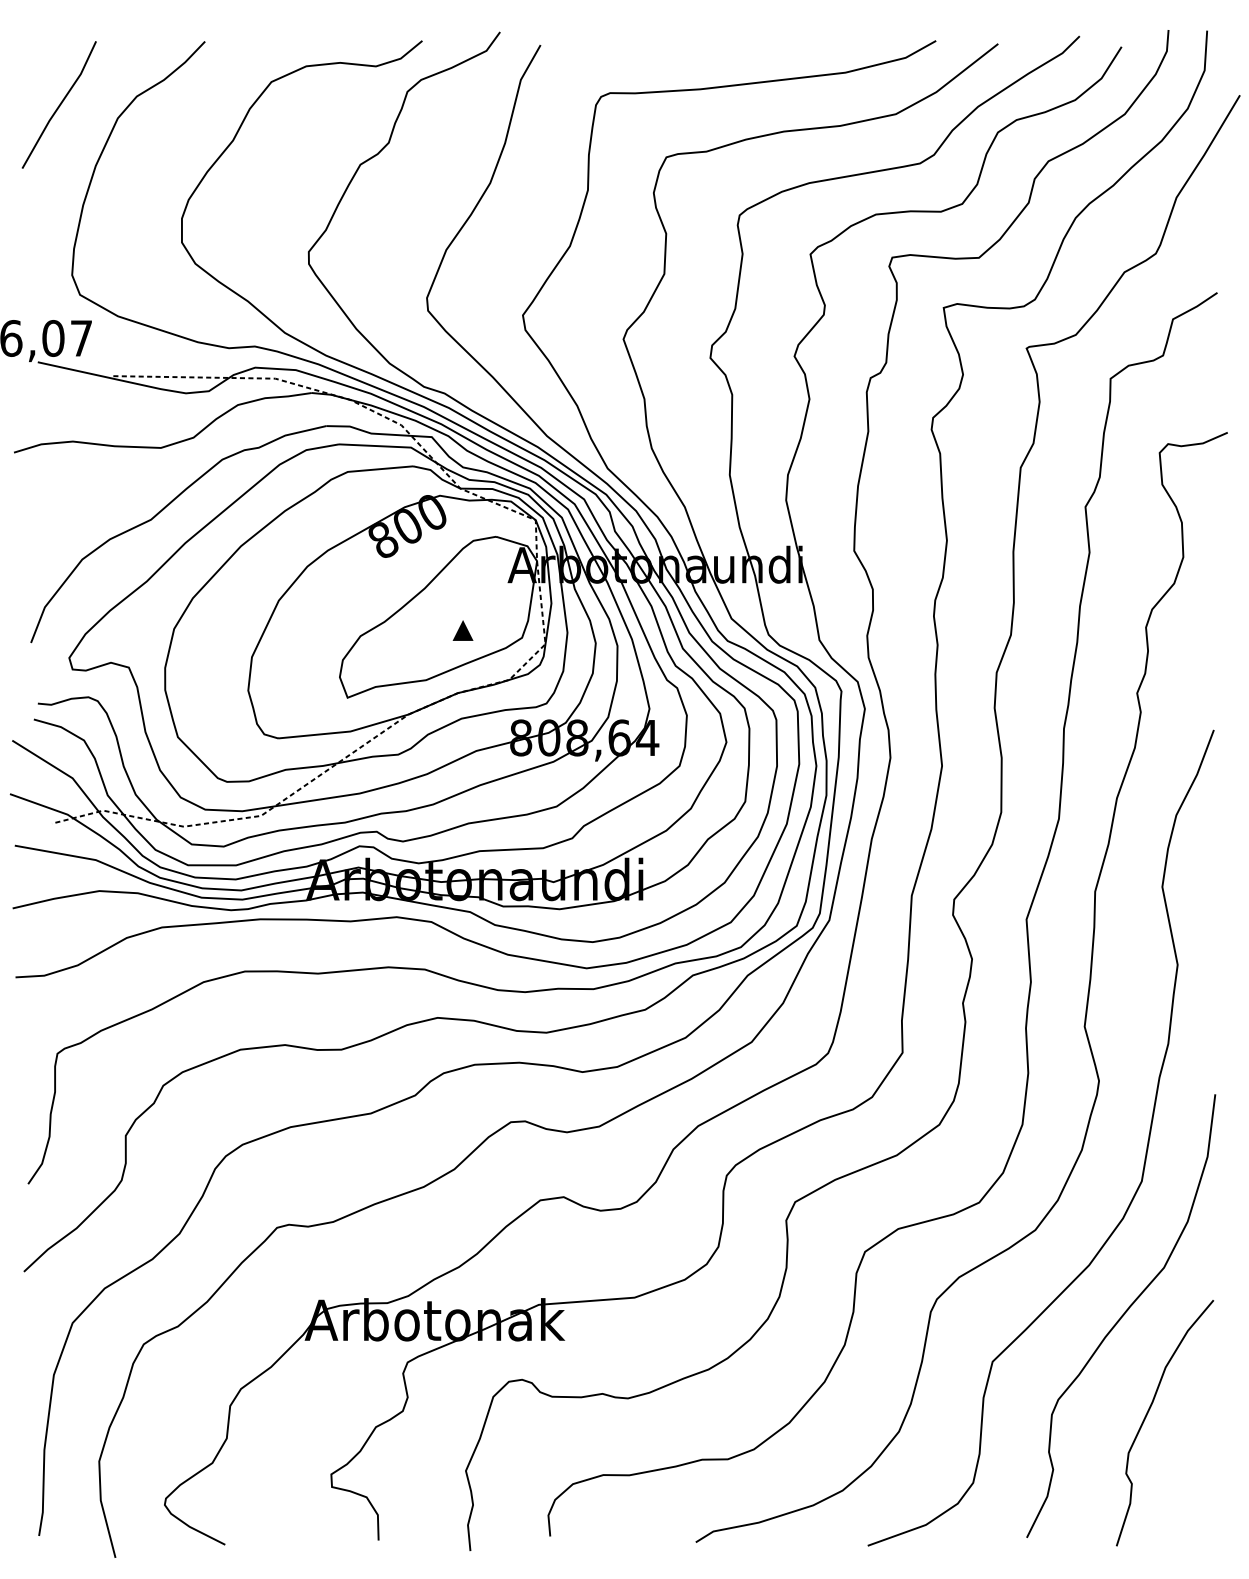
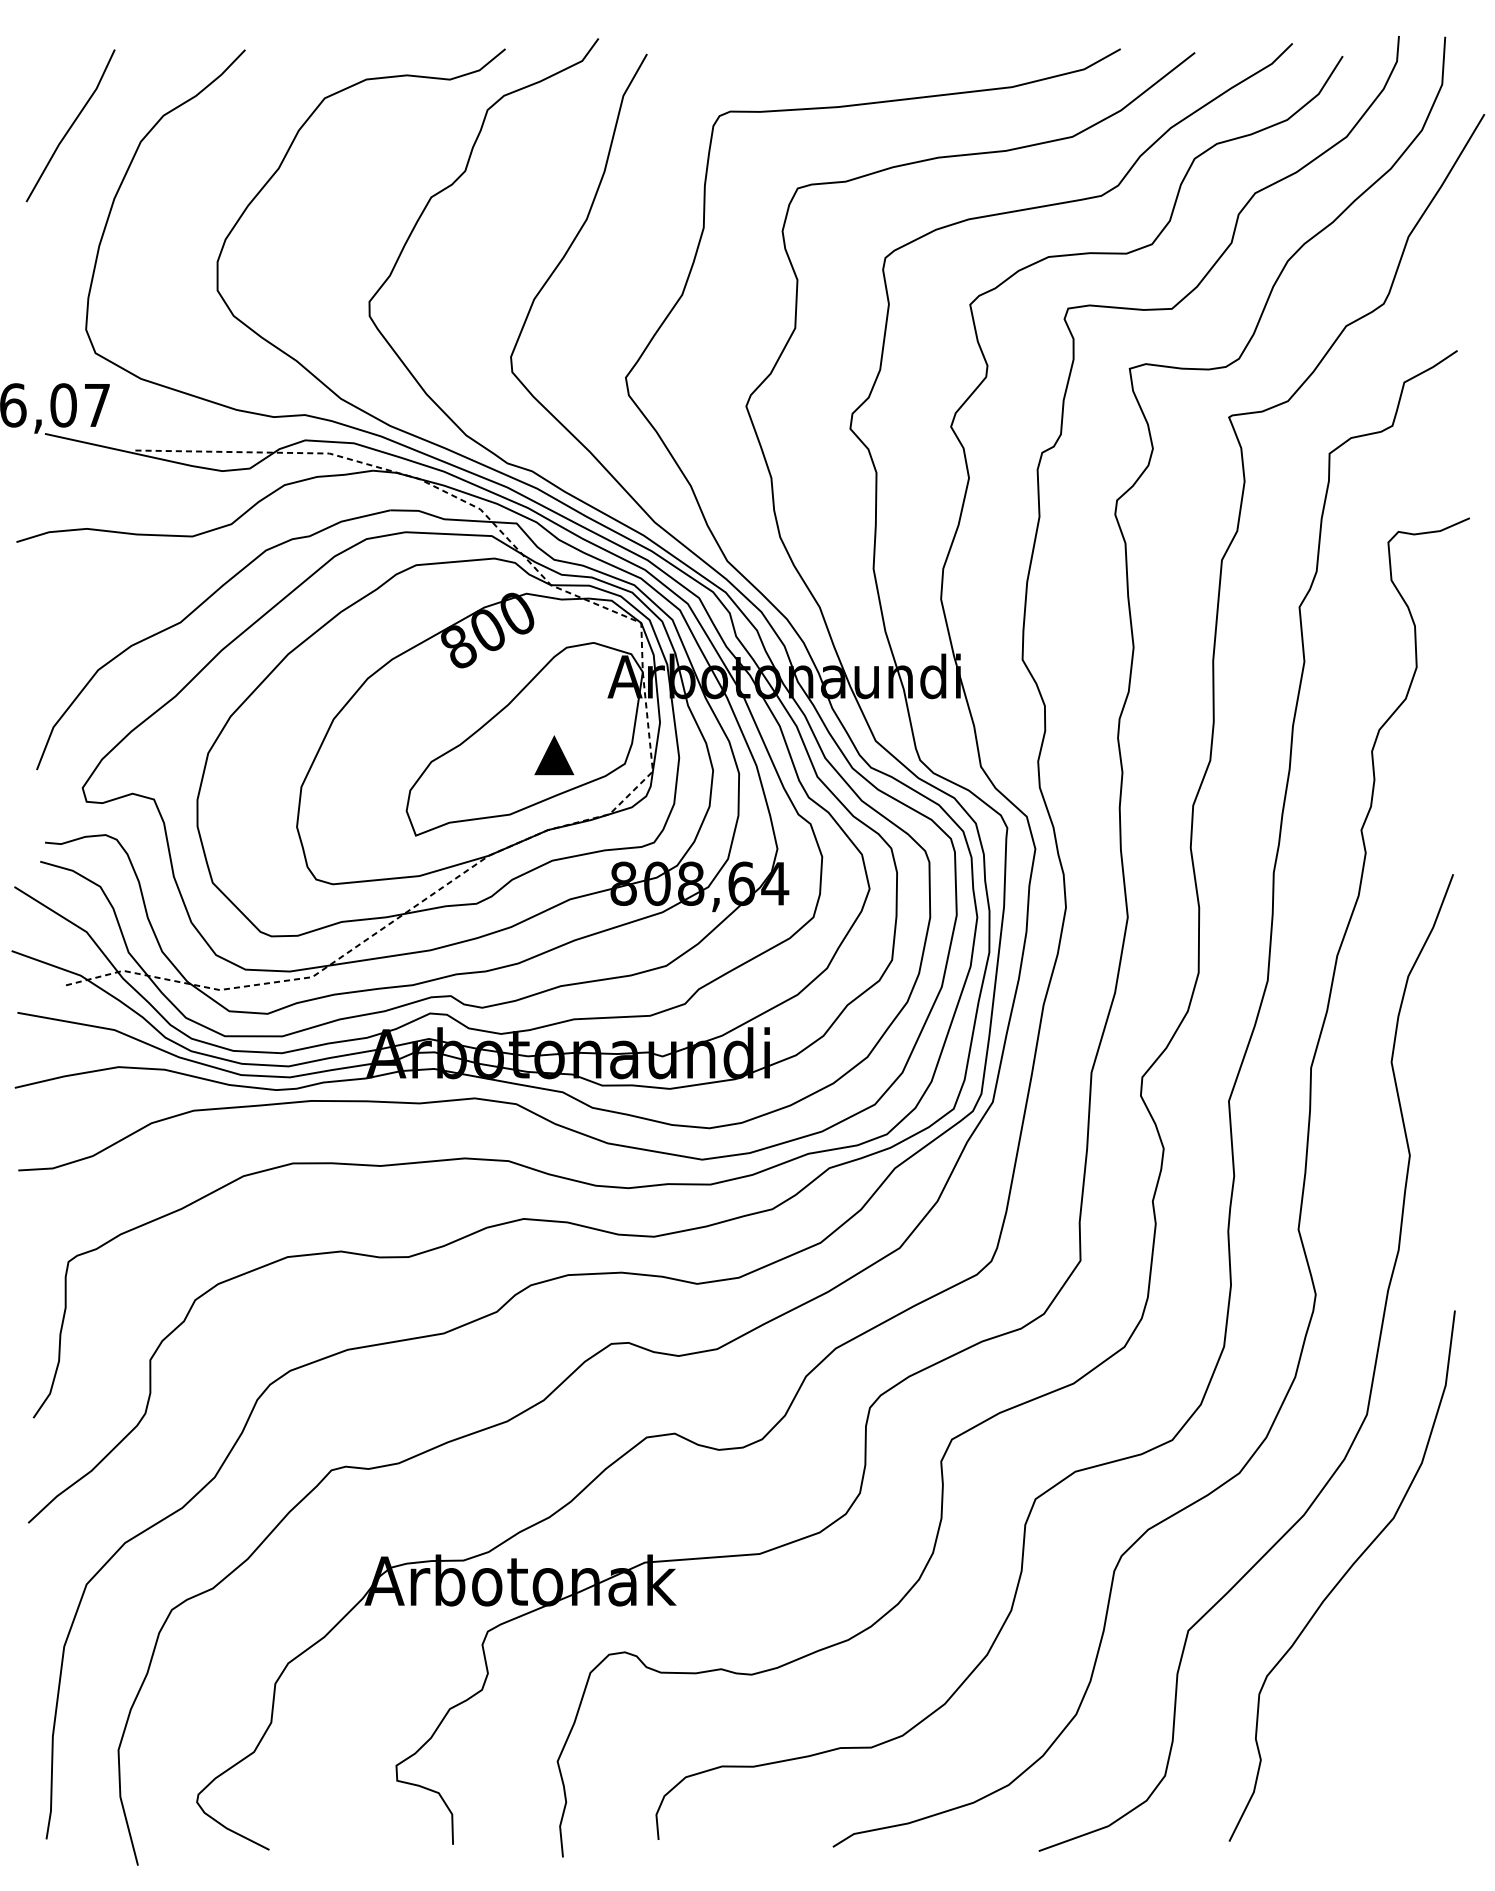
part: (462, 629) -> (553, 754), size x1.6
curve: (1148, 1414) -> (1374, 1693), removed

